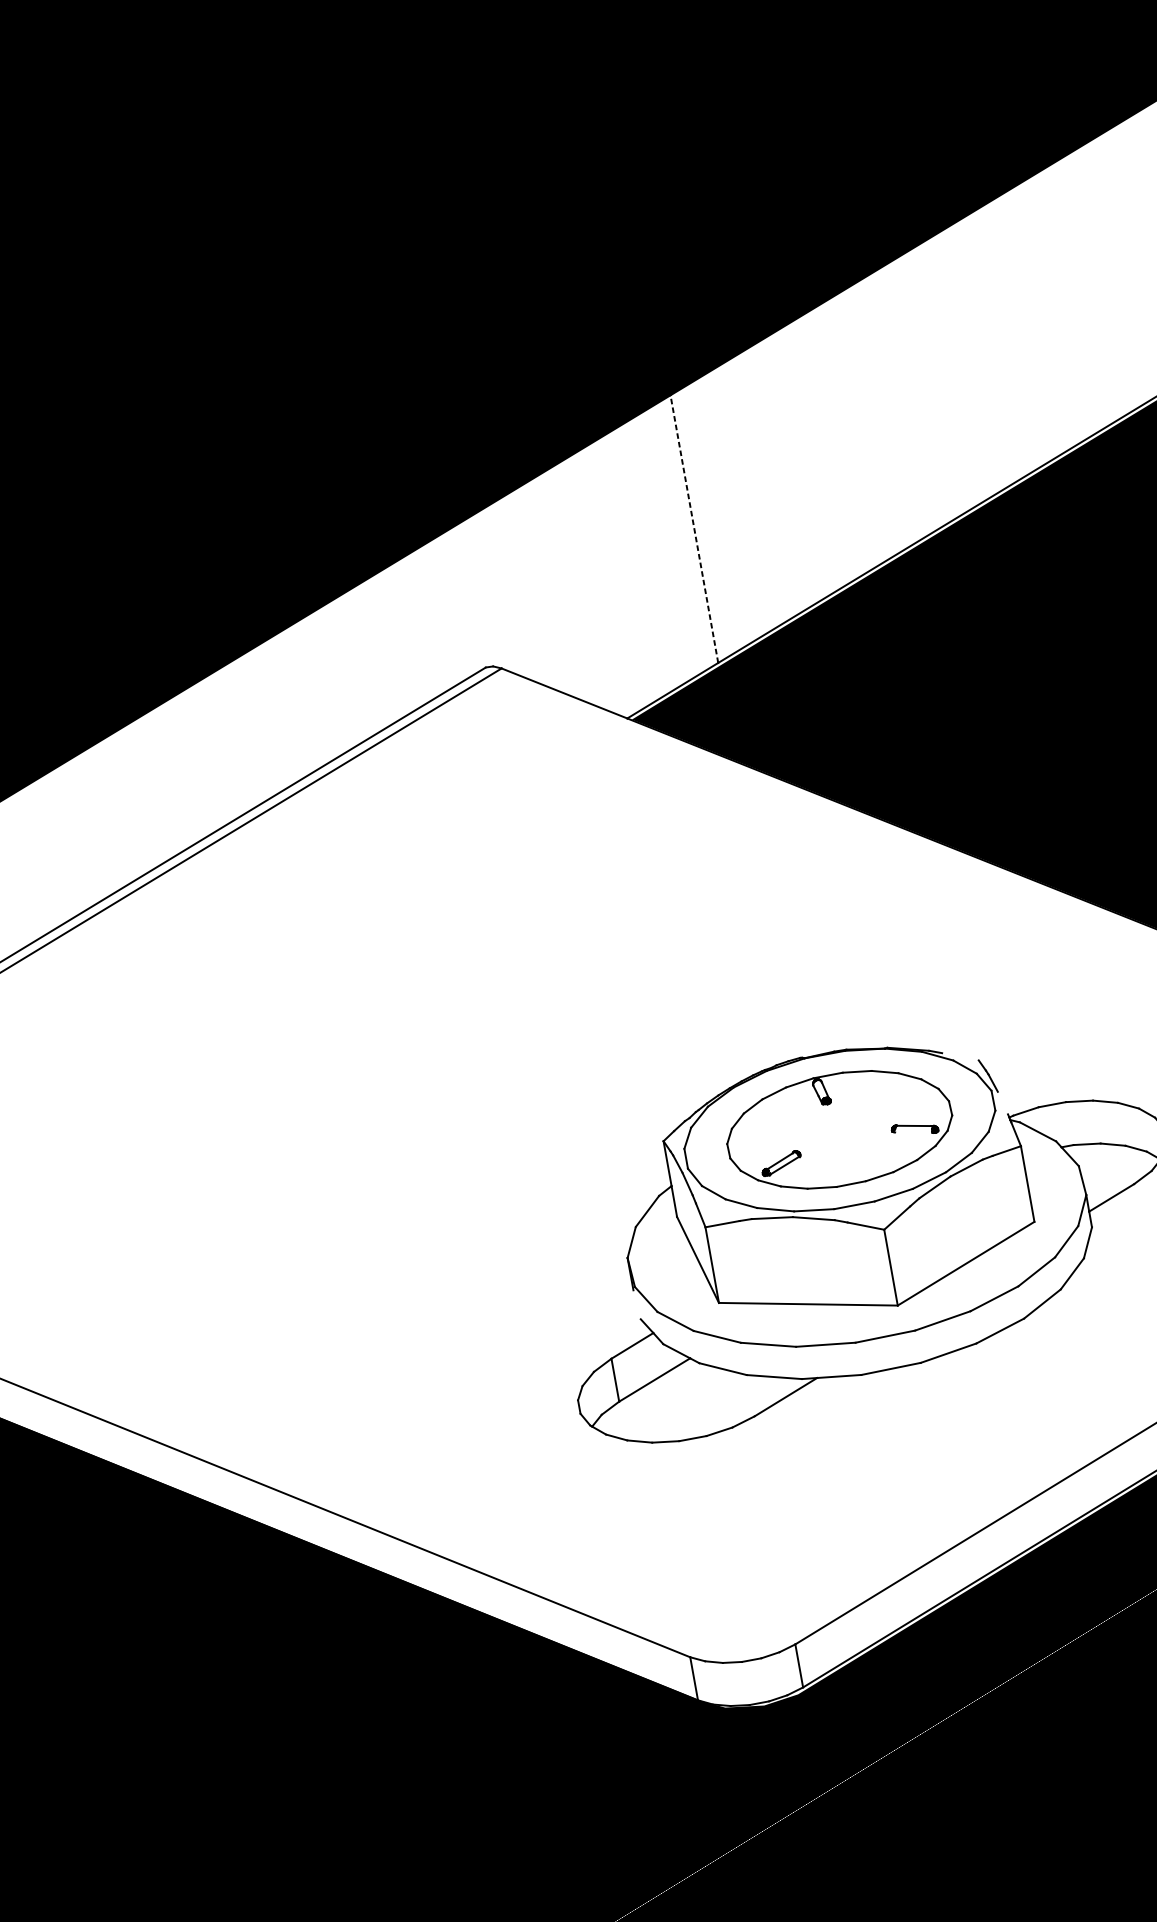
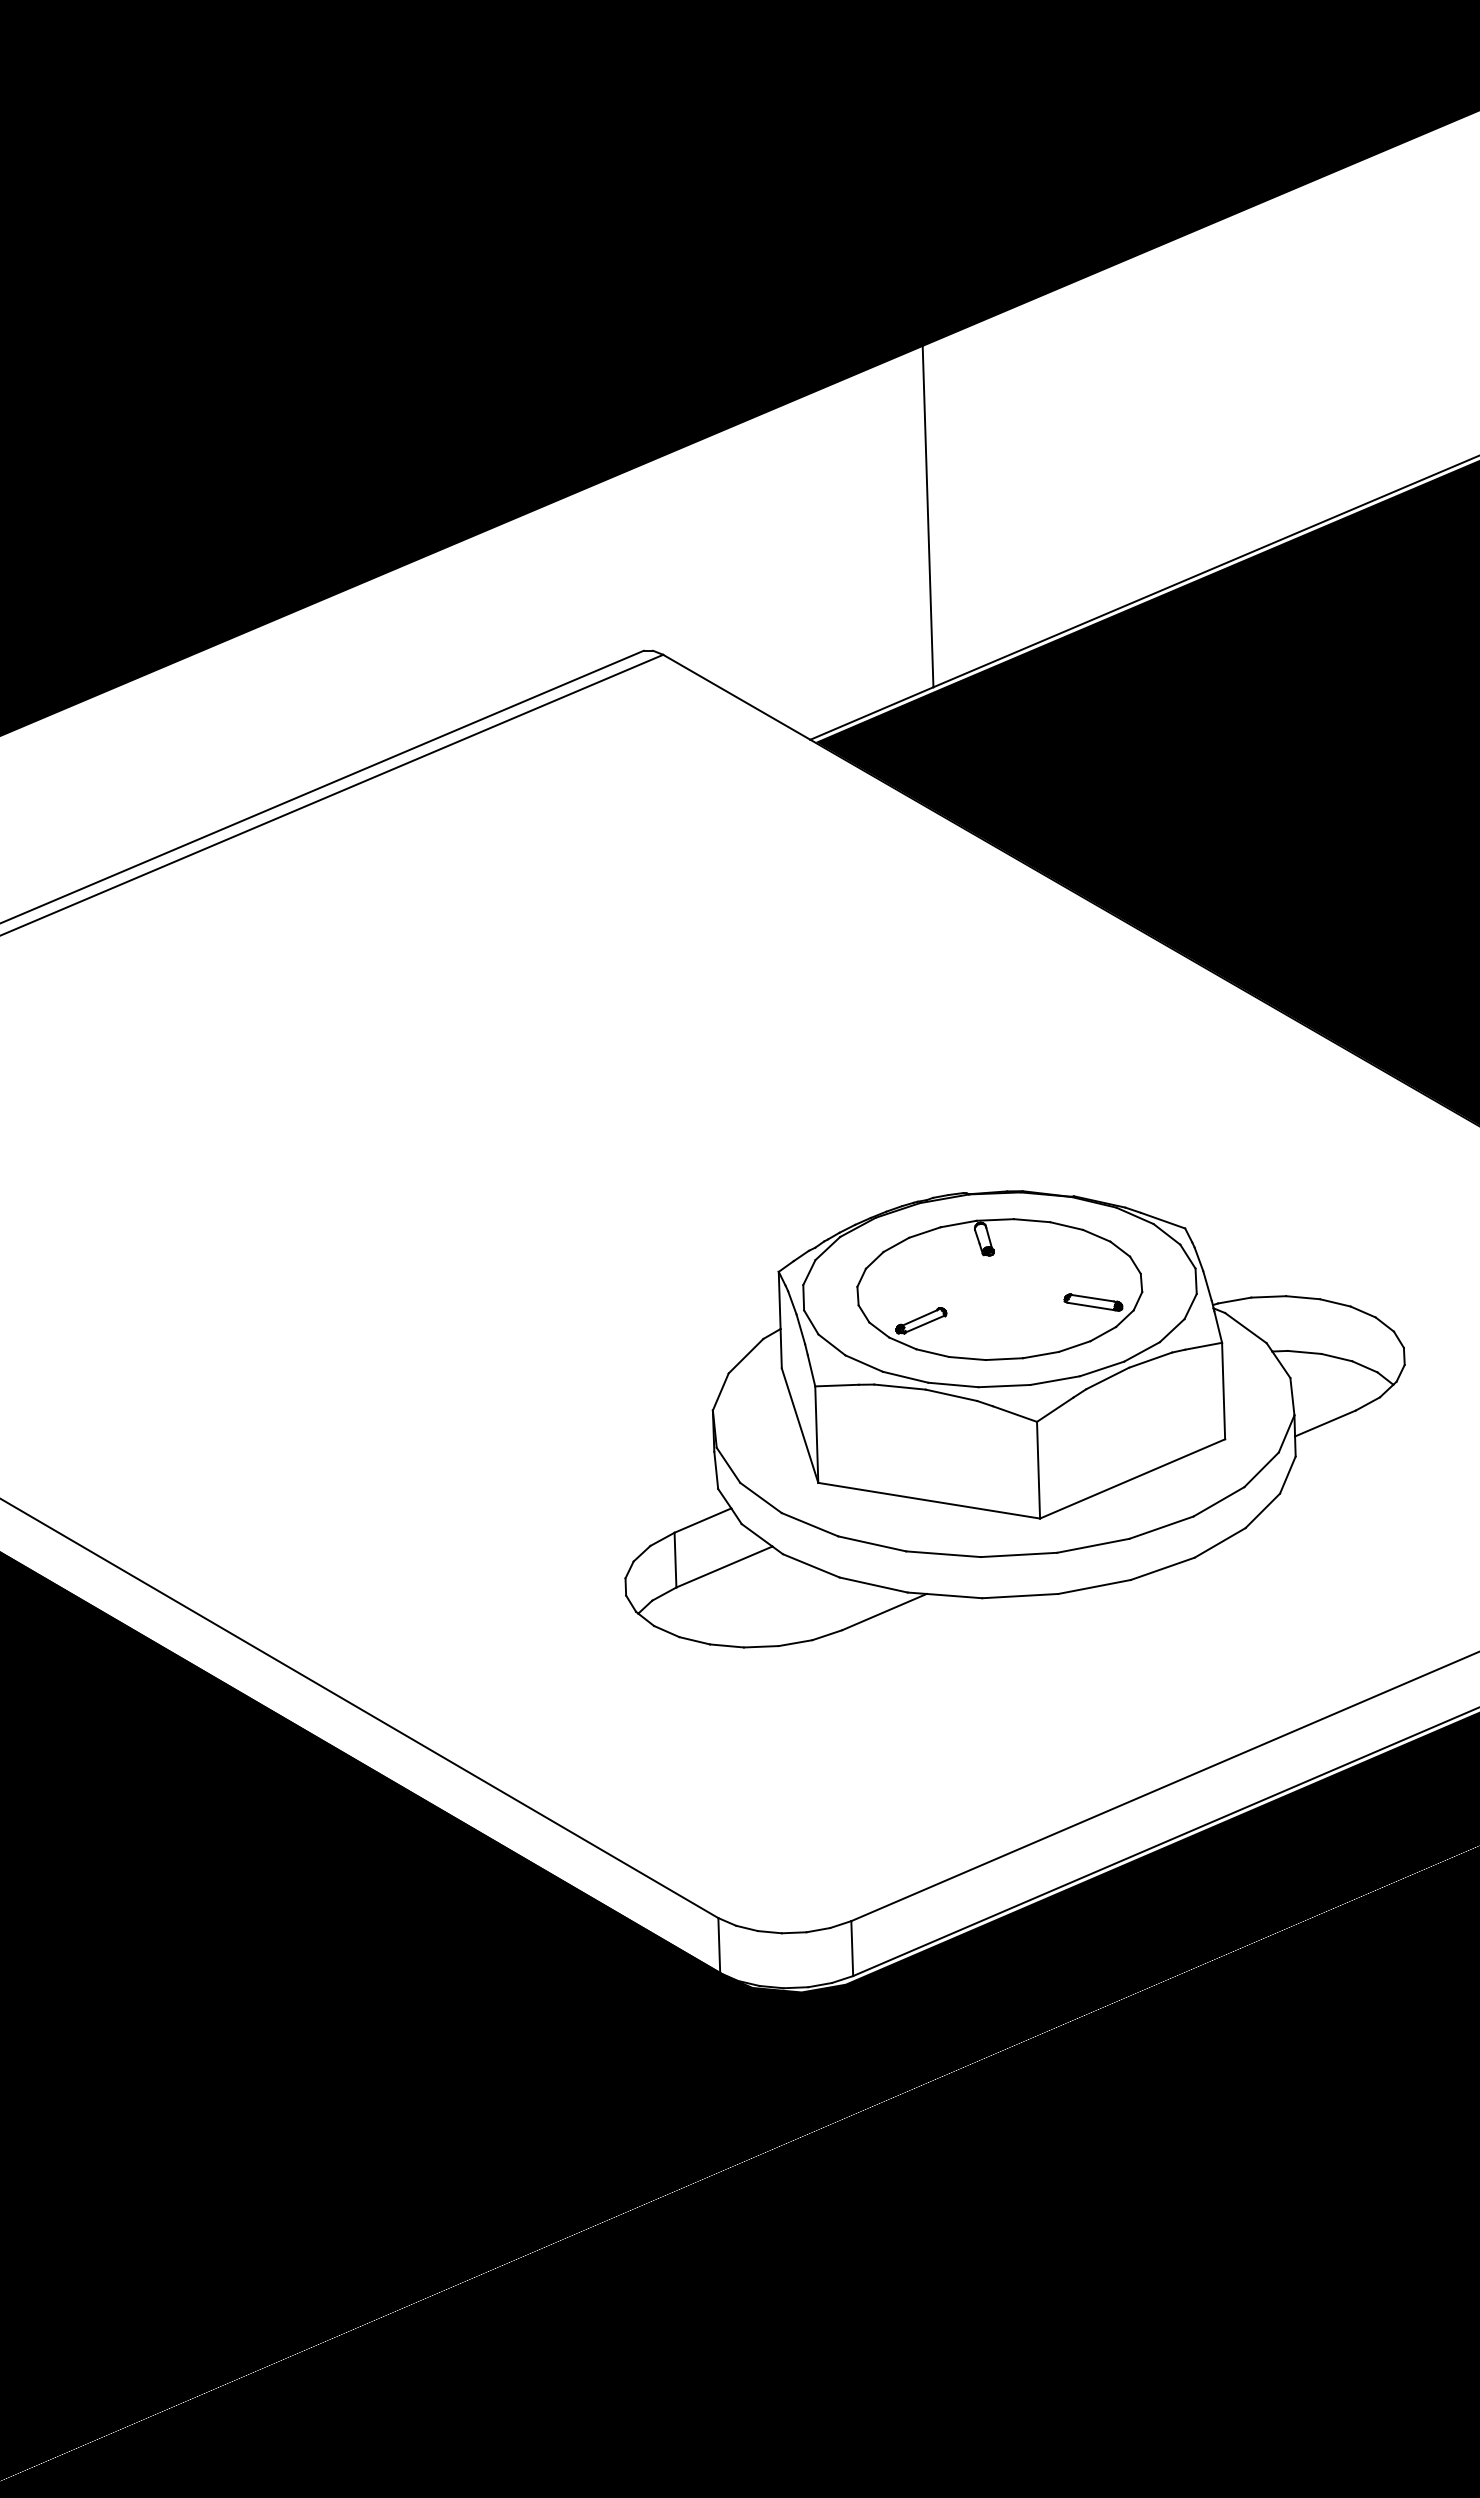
line: (694, 529) -> (928, 516), dashed -> solid
line: (960, 1056) -> (1163, 1220), added
line: (1002, 1102) -> (1207, 1285), added
line: (913, 1132) -> (1091, 1306), added
line: (637, 1304) -> (716, 1469), added

